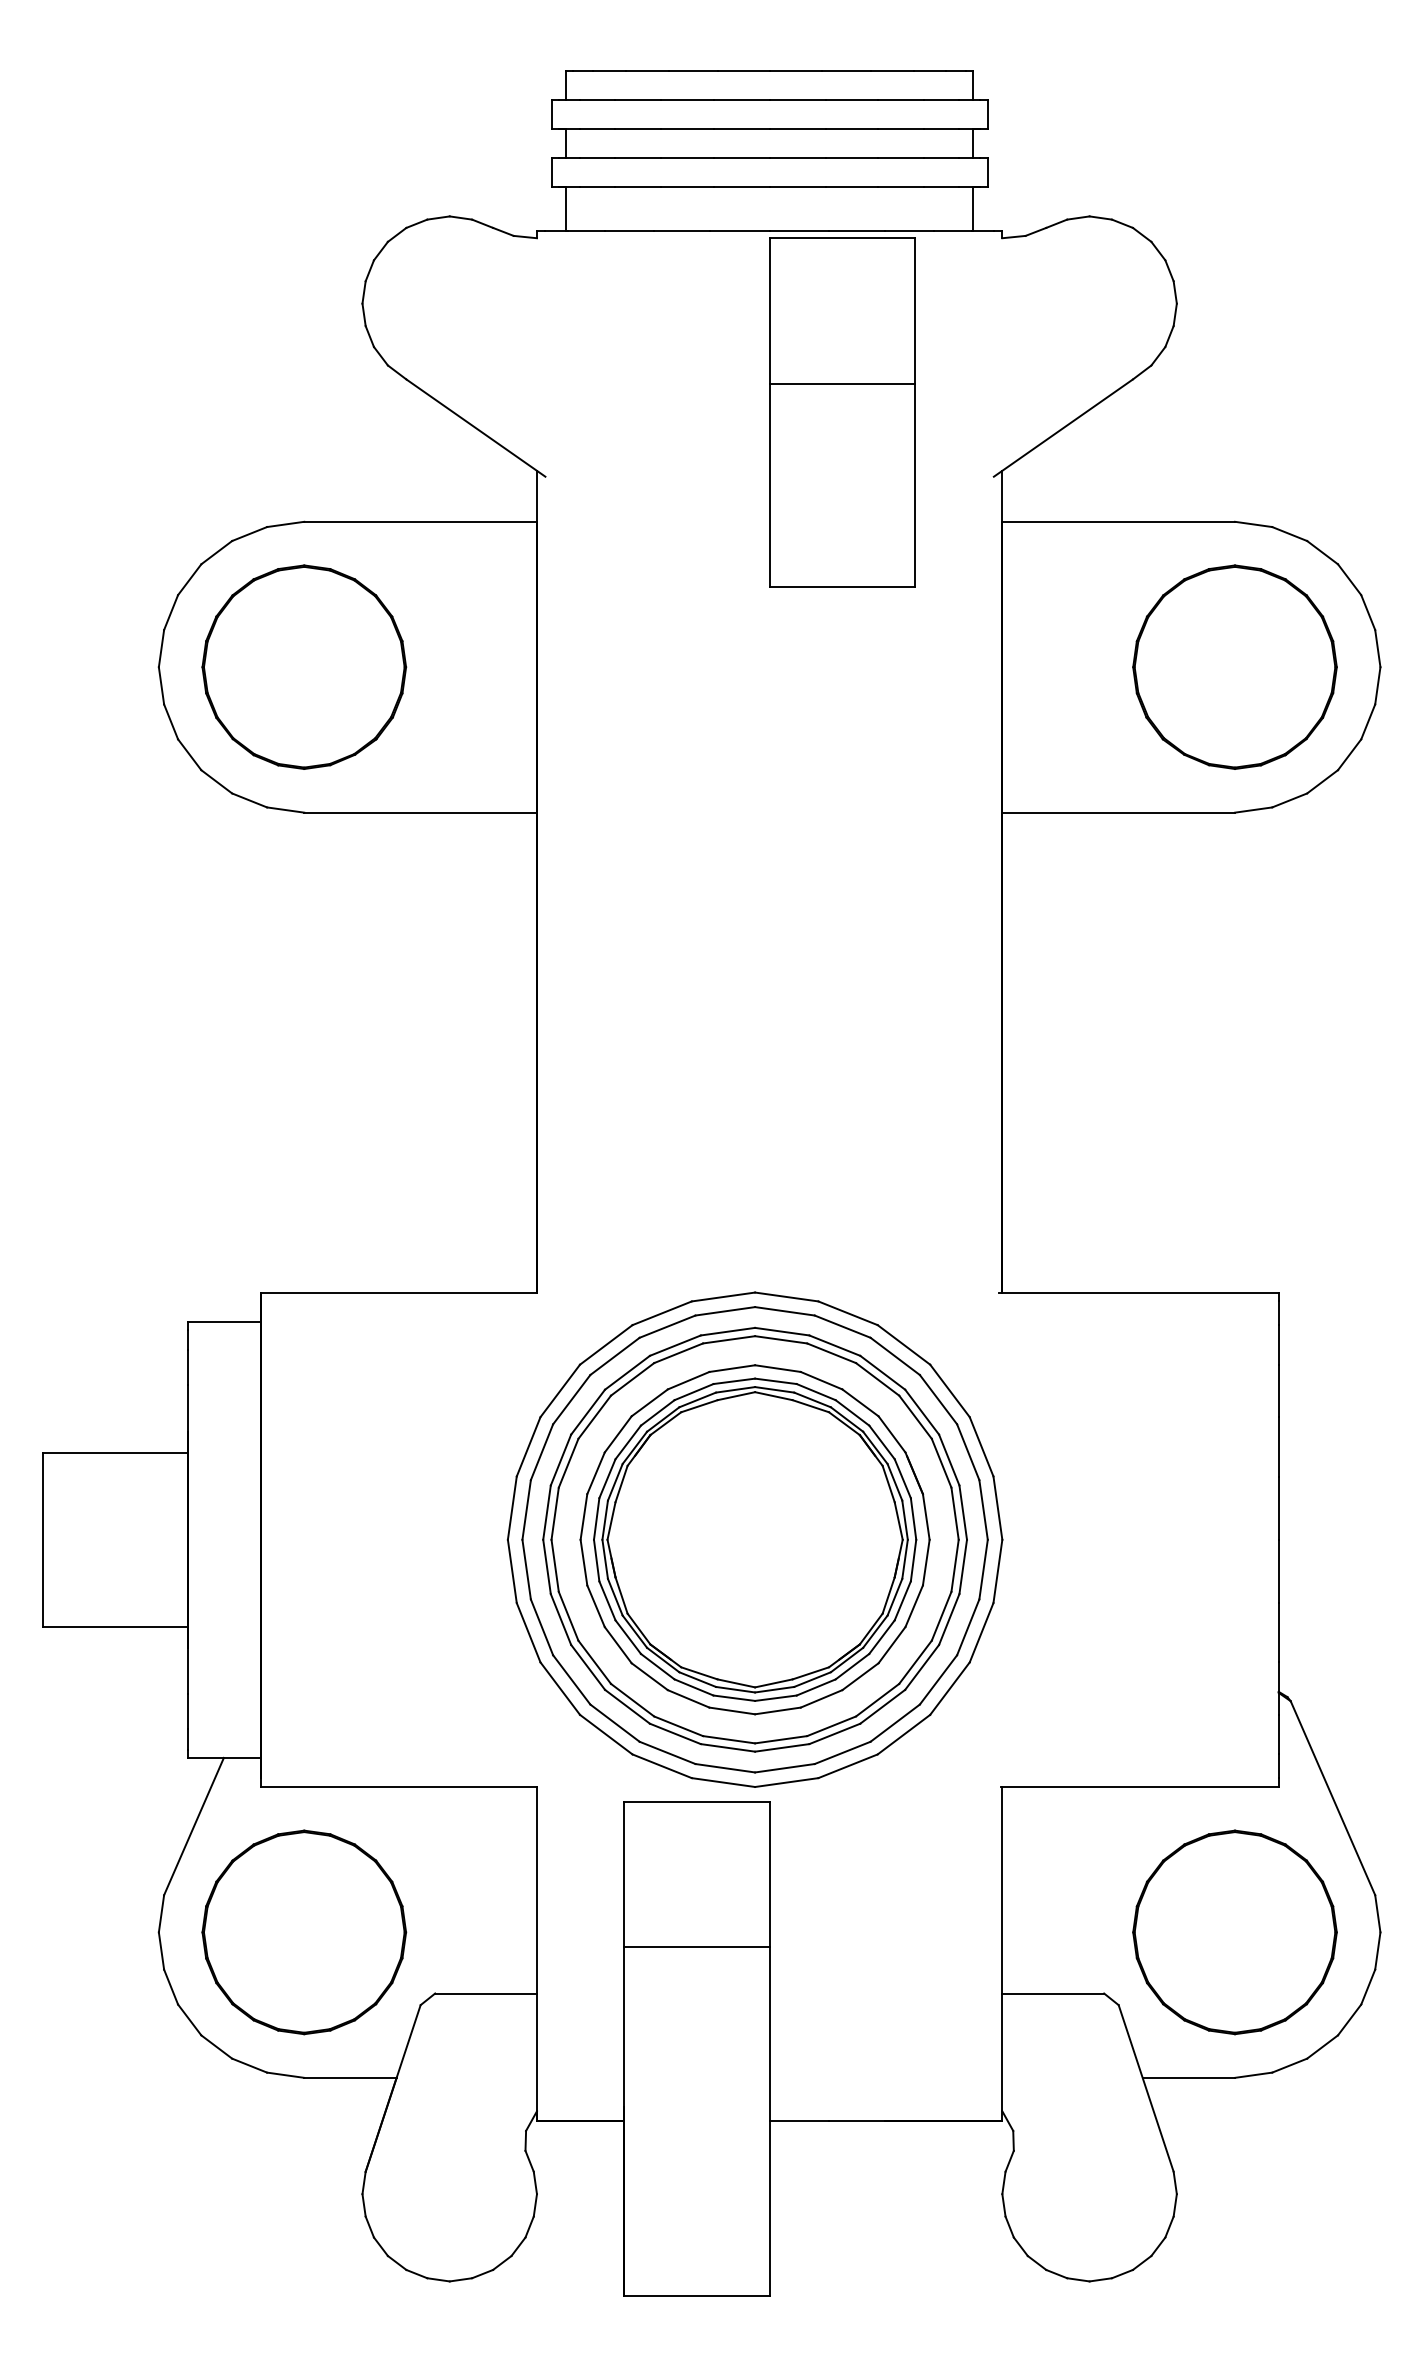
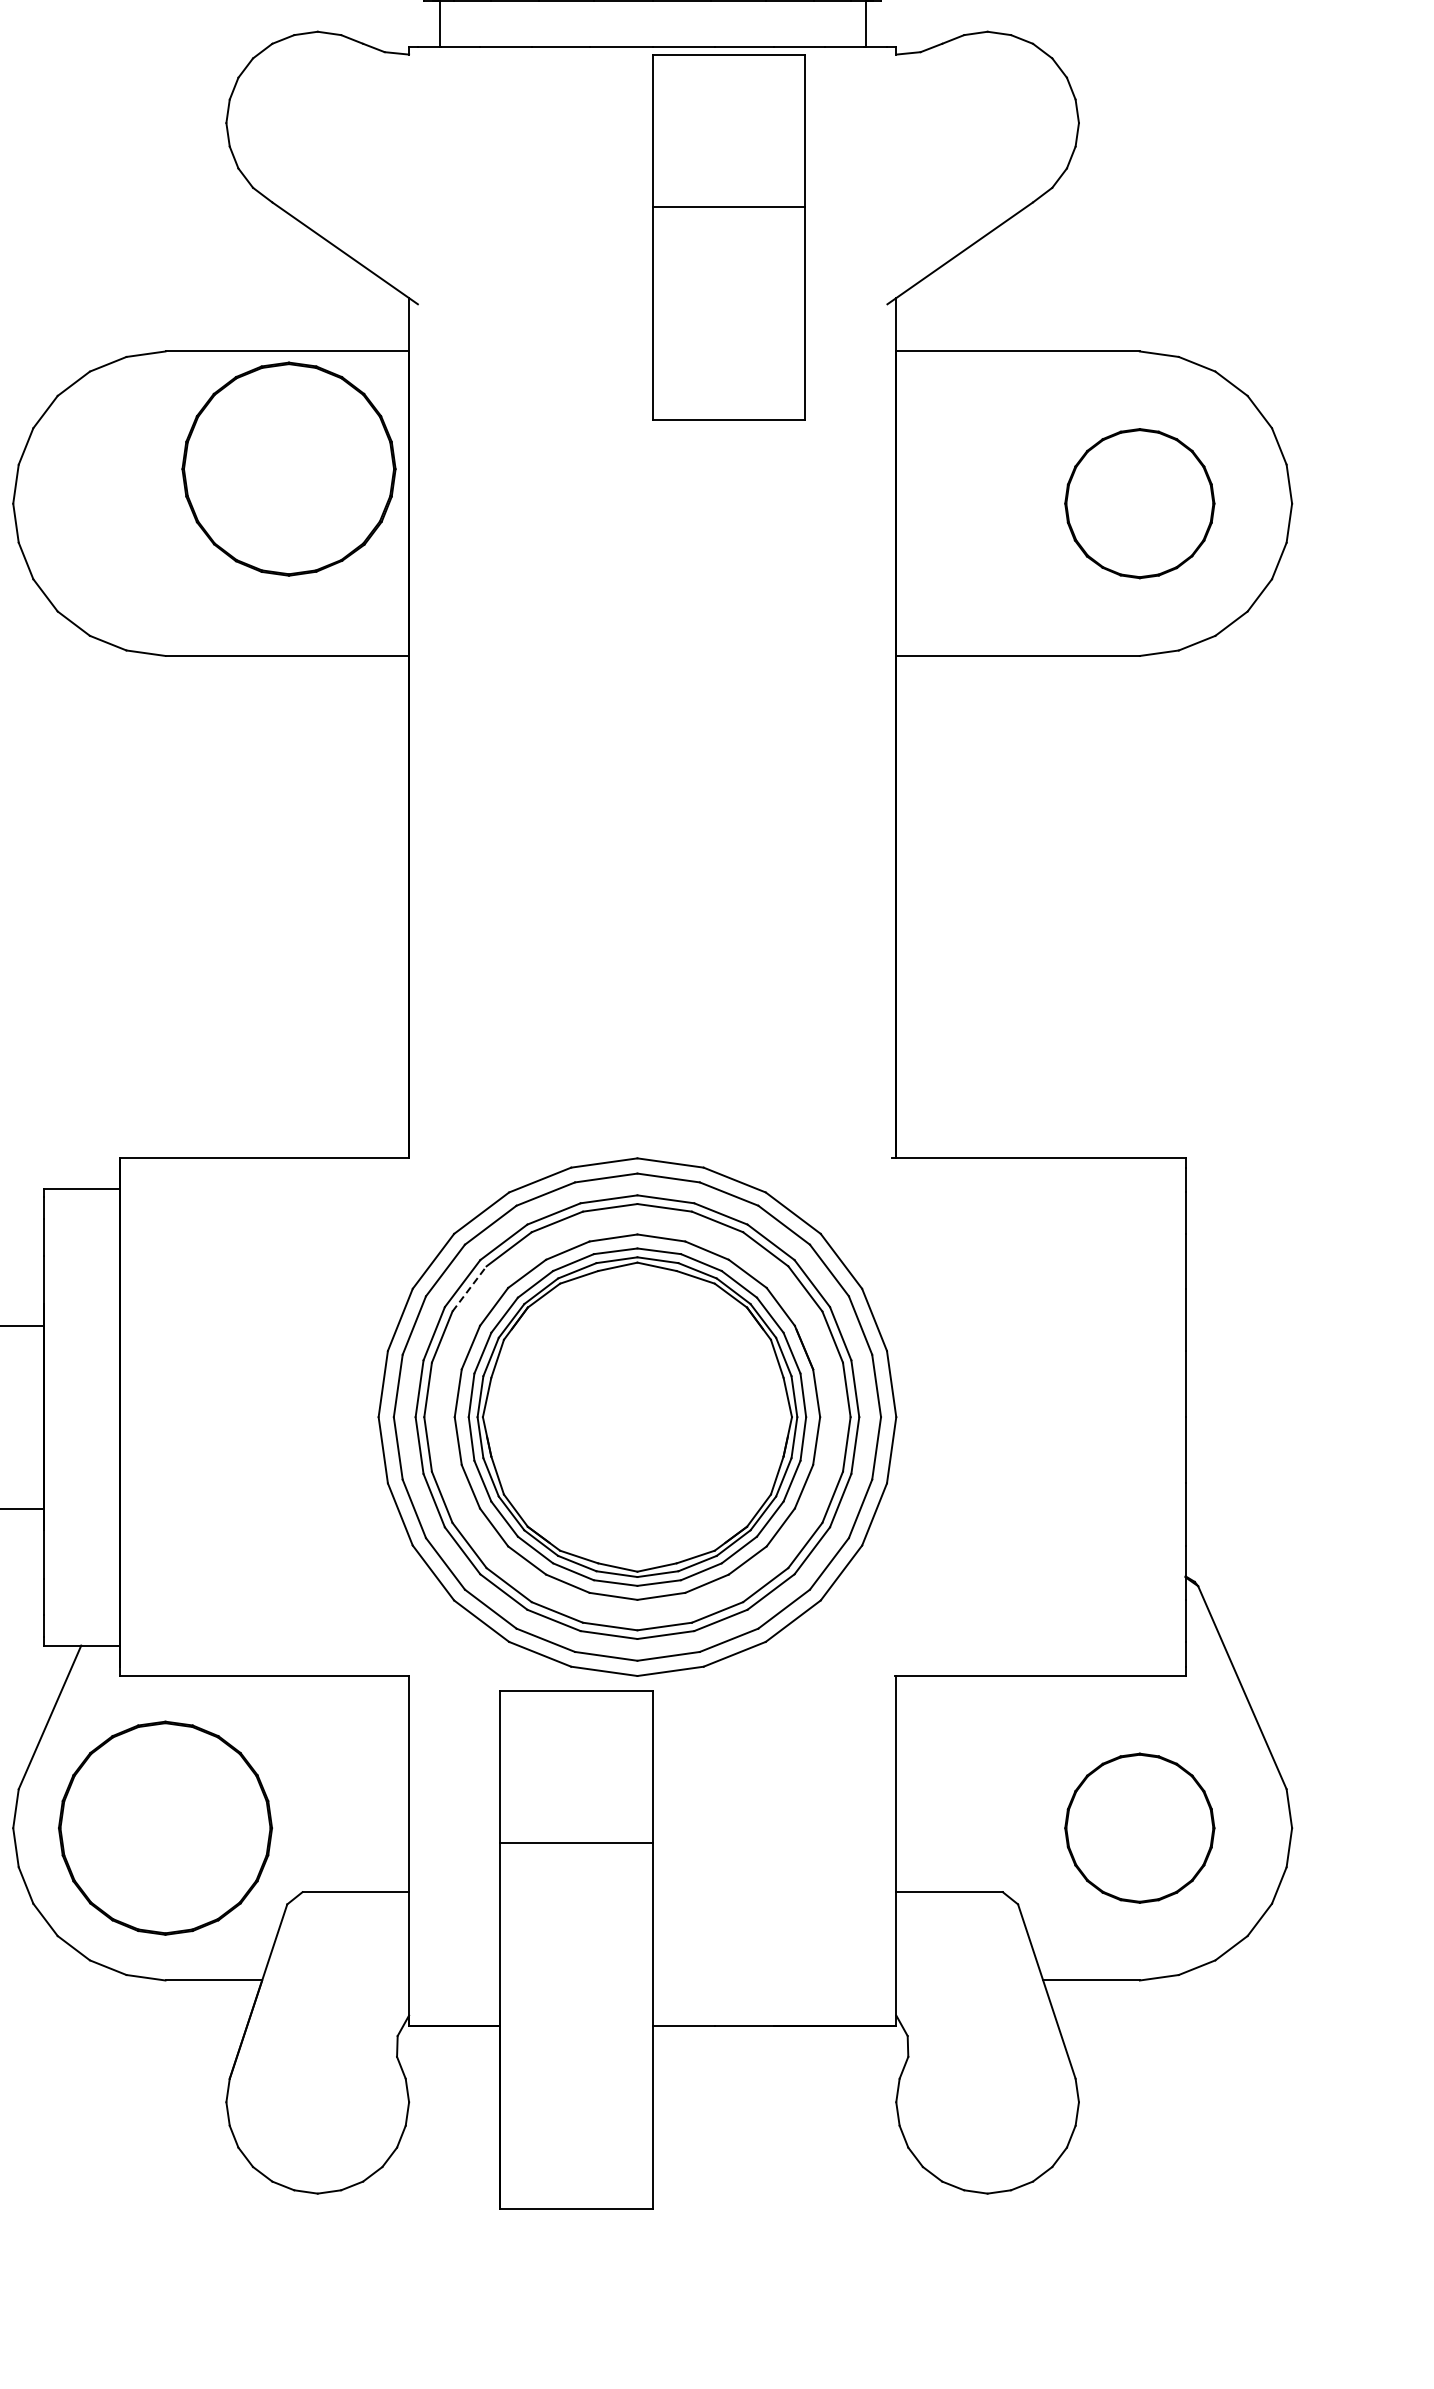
part: (304, 666) -> (289, 468), moved
part: (1234, 666) -> (1139, 502), size x0.7
line: (595, 1416) -> (470, 1288), solid -> dashed
part: (1234, 1932) -> (1139, 1828), size x0.7

